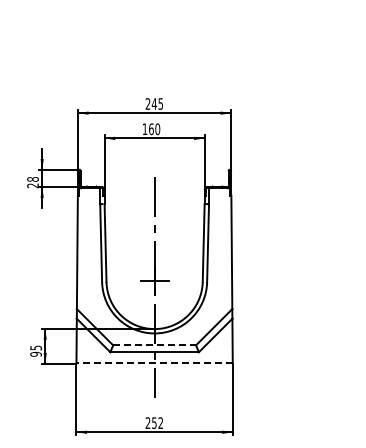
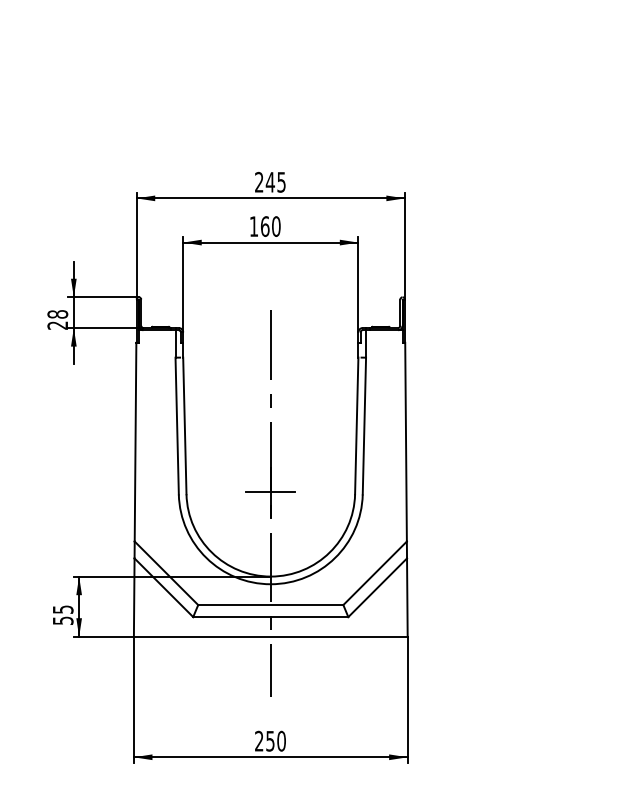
line: (155, 345) -> (272, 605), dashed -> solid
text: (35, 353) -> (62, 619), 95 -> 55
line: (154, 363) -> (270, 636), dashed -> solid
text: (160, 422) -> (281, 740), 252 -> 250

